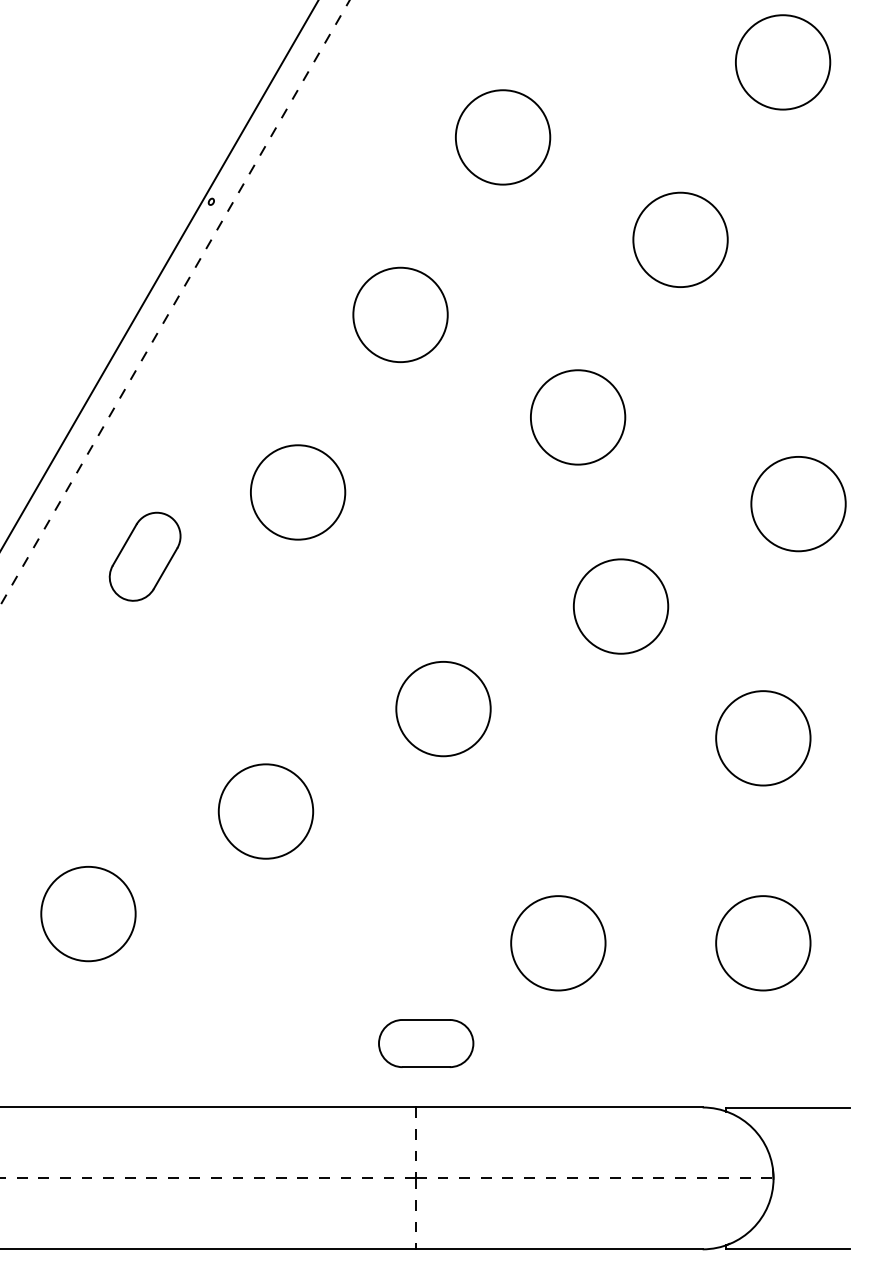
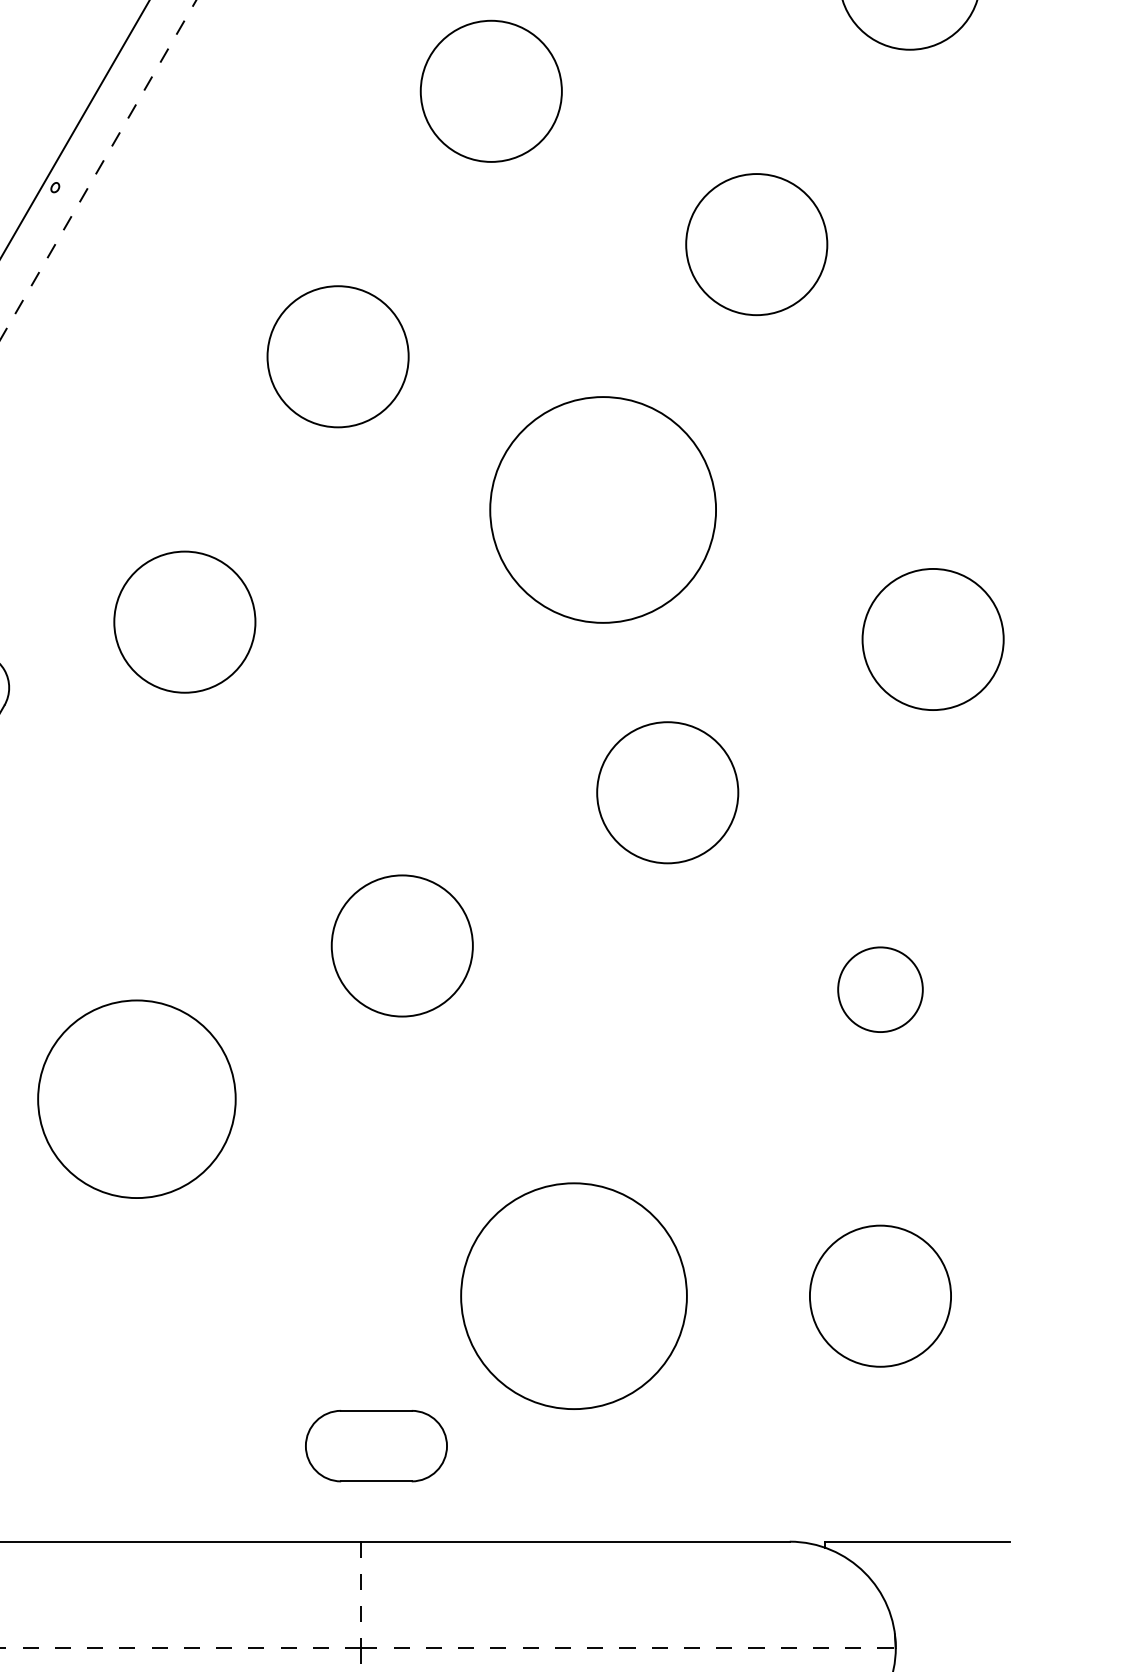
circle: (578, 417) -> (604, 510), size x1.6
circle: (763, 738) -> (880, 990), size x0.6
circle: (265, 811) -> (136, 1099), size x1.4
circle: (558, 943) -> (574, 1296), size x1.6

